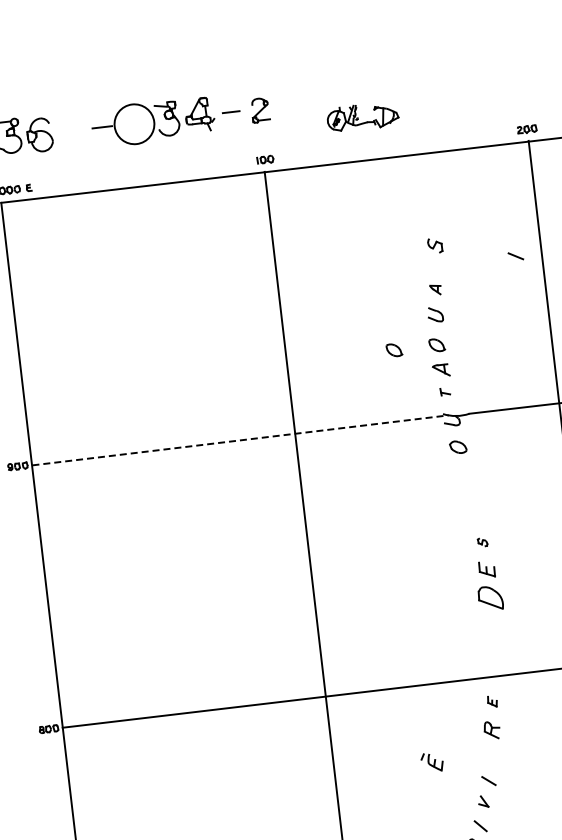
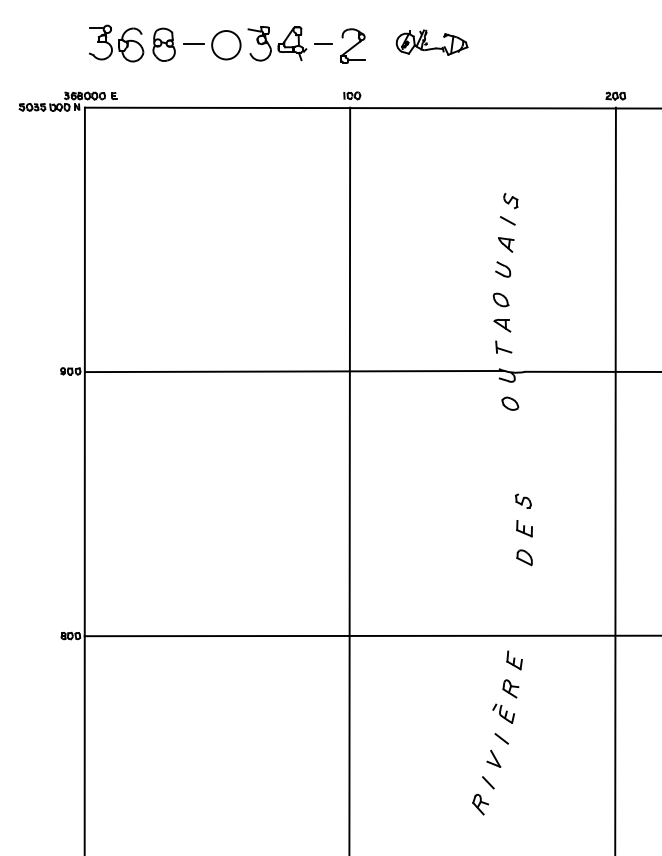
part: (259, 109) -> (352, 45), size x1.43
part: (362, 116) -> (431, 42), moved
circle: (134, 124) -> (226, 45), size x0.71
part: (71, 130) -> (163, 44), added
line: (515, 255) -> (507, 220), moved
part: (435, 289) -> (506, 244), size x1.43
part: (393, 349) -> (457, 299), removed
part: (444, 391) -> (503, 346), size x1.67
line: (240, 440) -> (294, 371), dashed -> solid
part: (482, 541) -> (523, 500), size x1.67
part: (490, 598) -> (524, 557), size x0.62
part: (492, 701) -> (514, 660), size x1.67
part: (432, 762) -> (503, 713), moved
part: (483, 801) -> (493, 758), size x1.43

